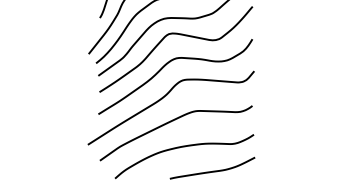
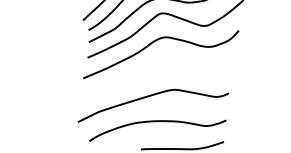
curve: (162, 99) -> (145, 73), removed

